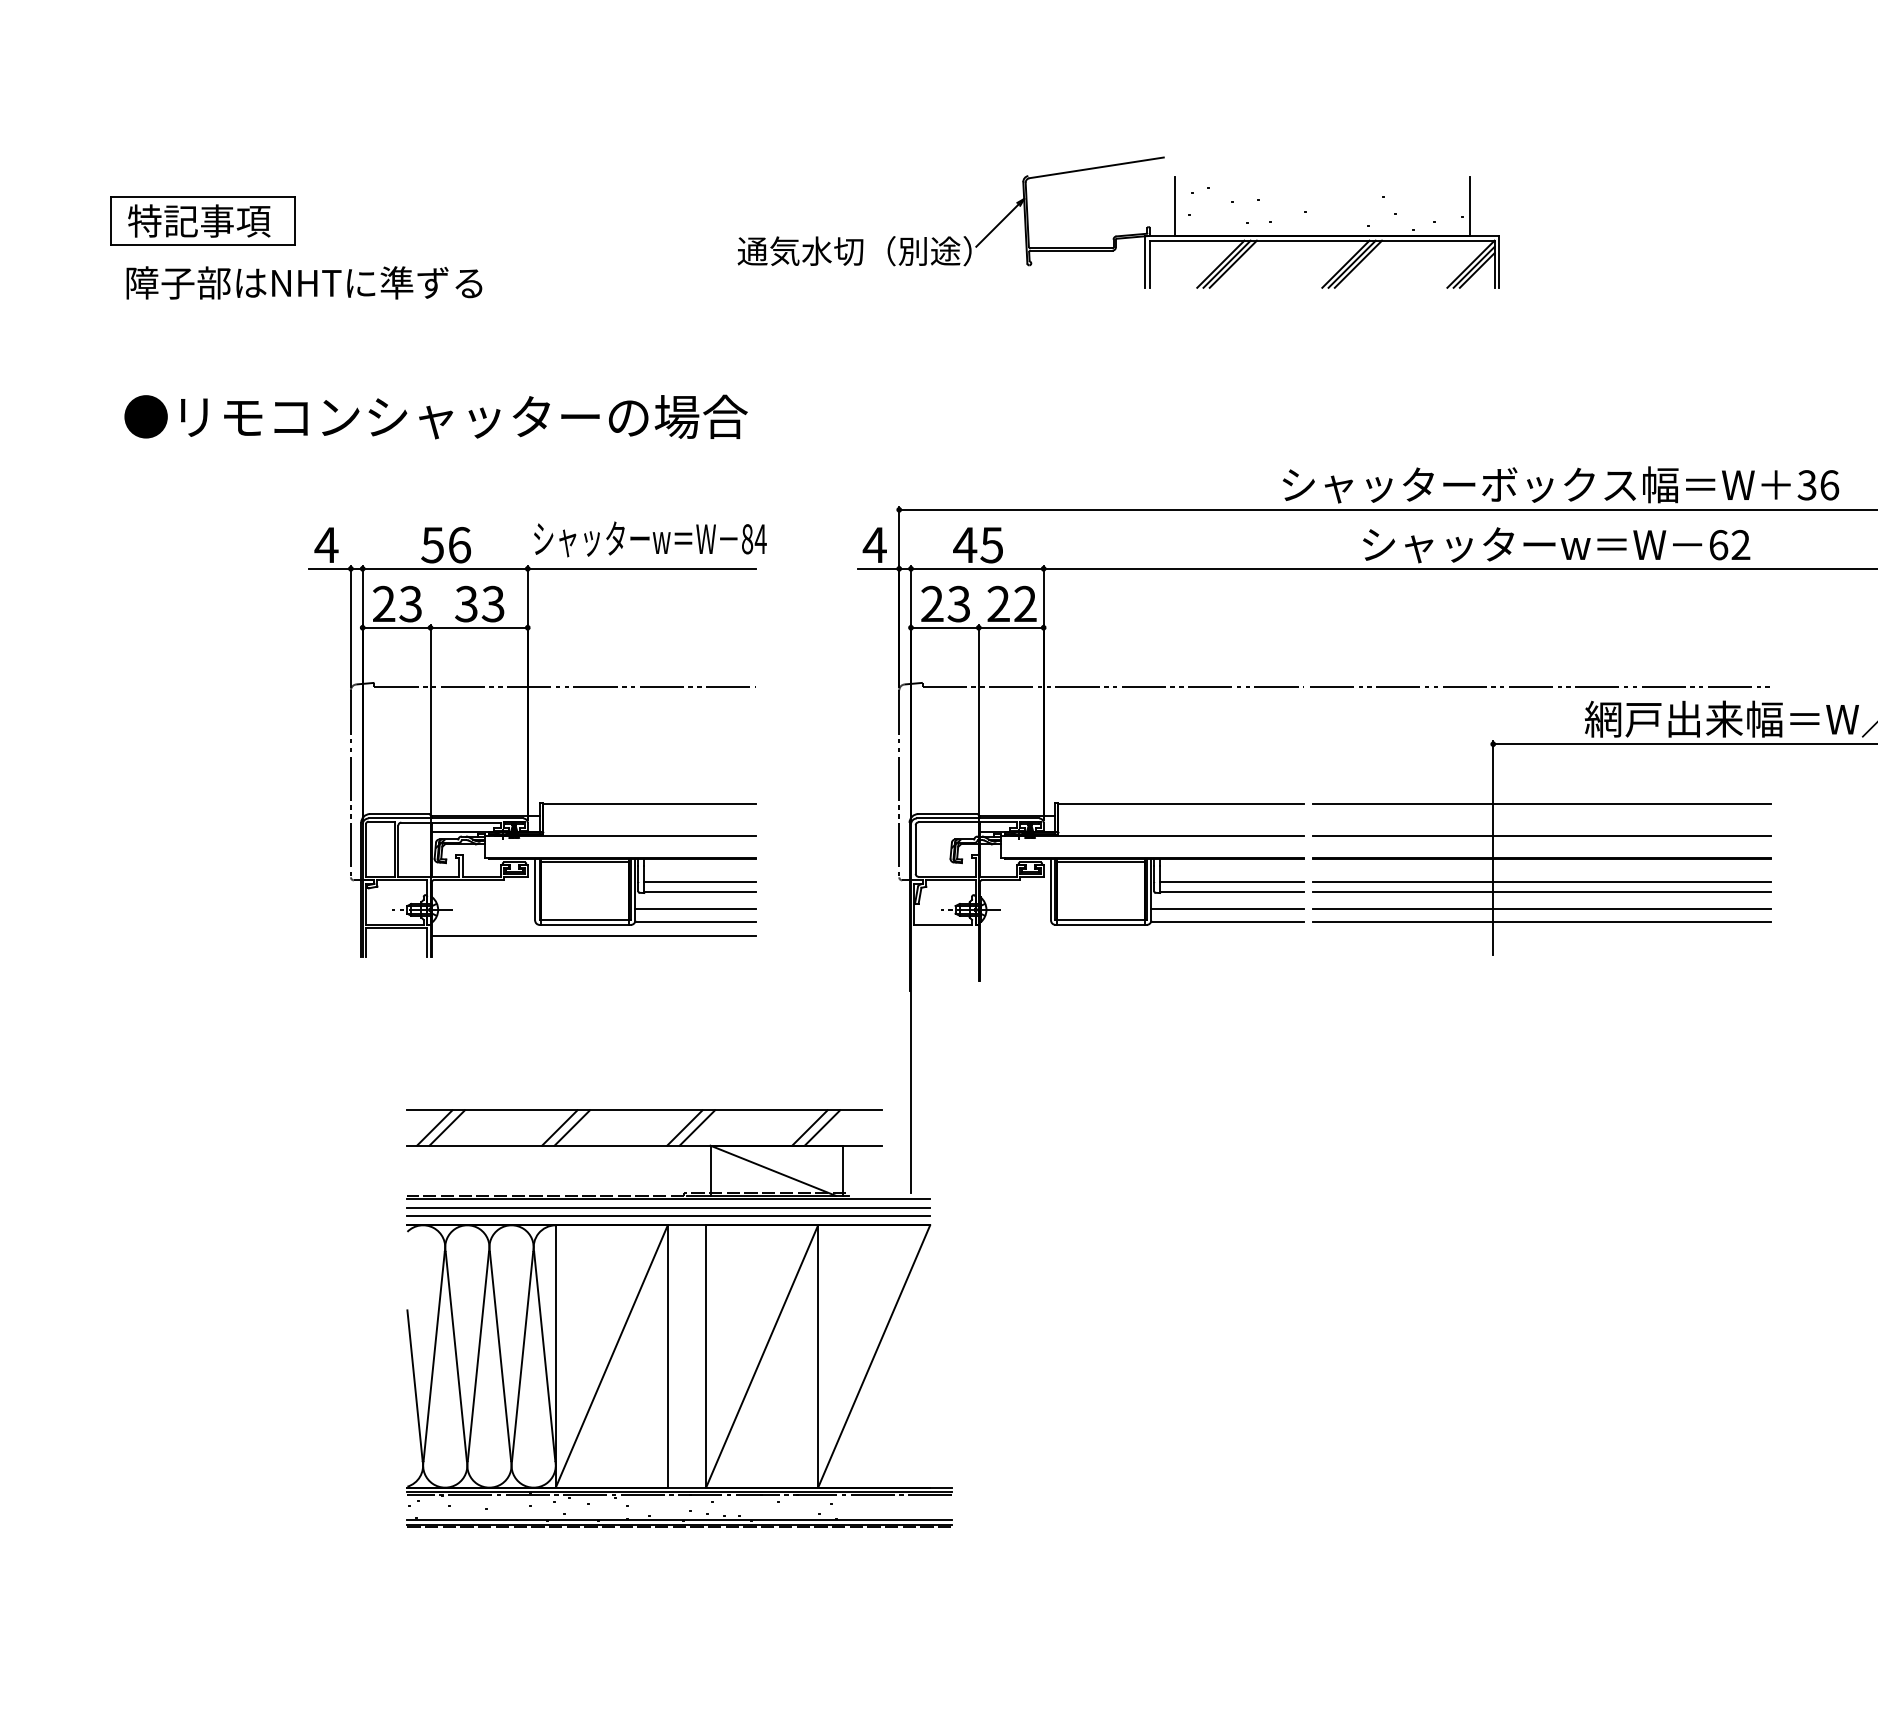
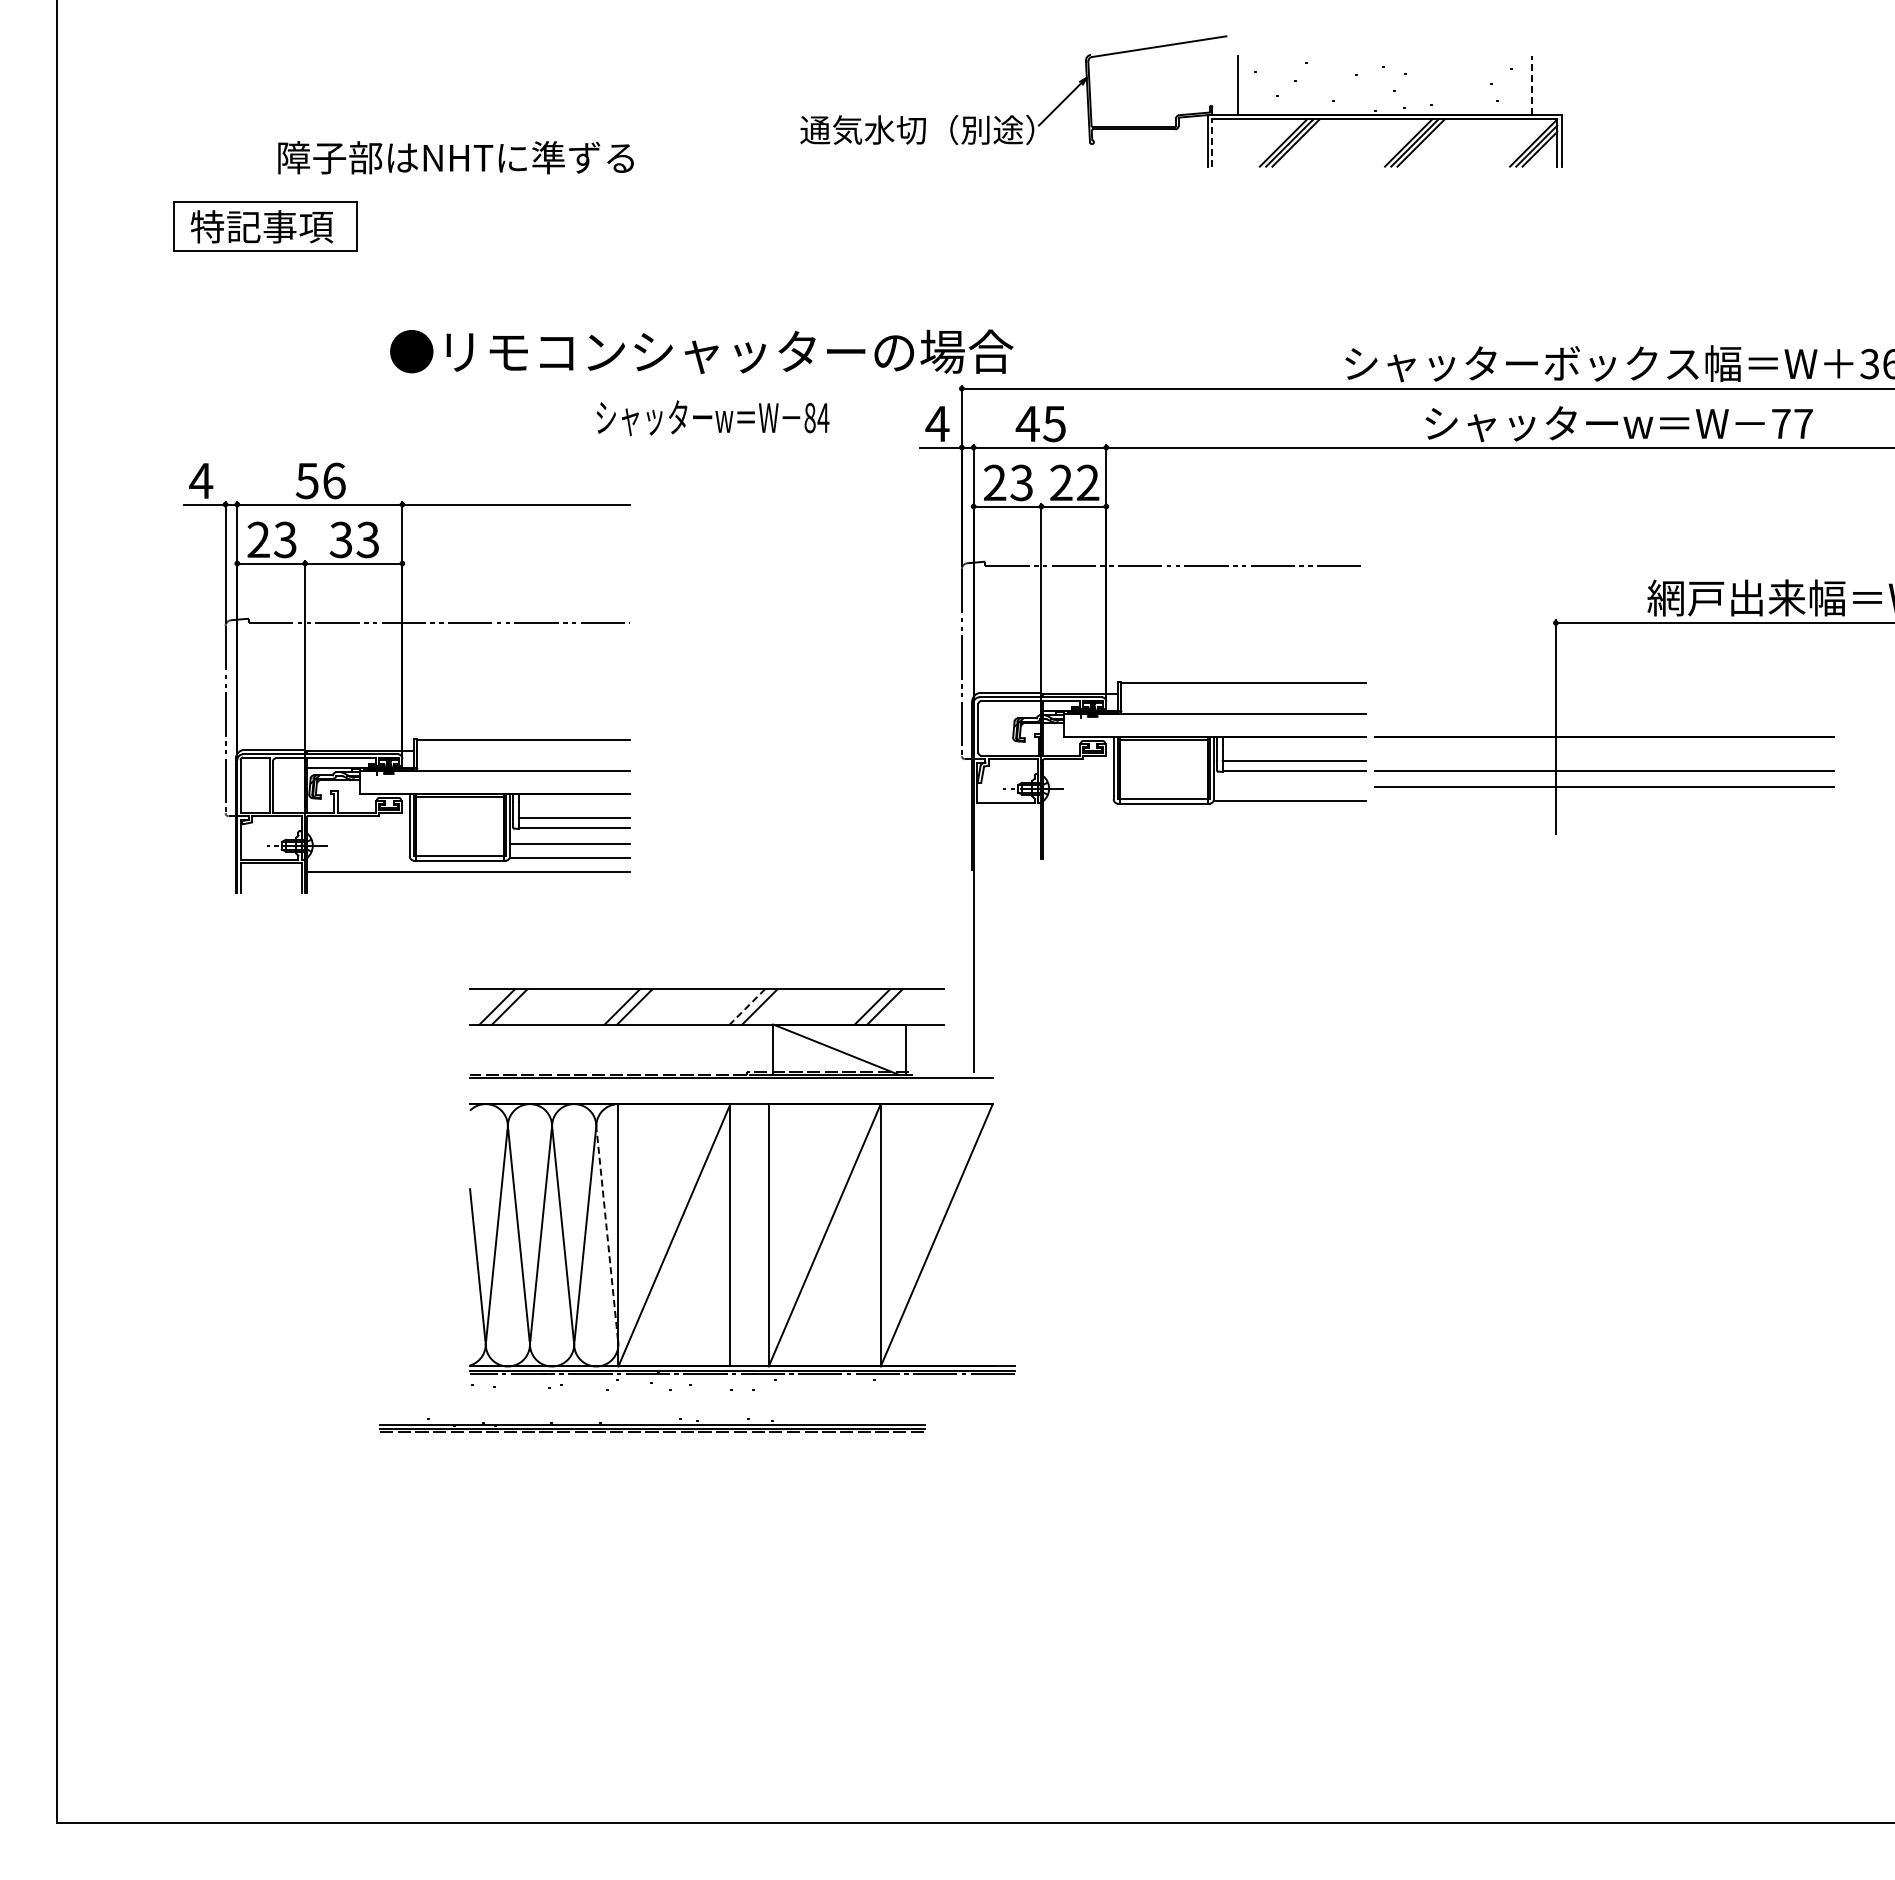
line: (1469, 206) -> (1532, 85), solid -> dashed
part: (202, 220) -> (265, 226), moved
line: (1149, 264) -> (1212, 143), solid -> dashed
text: (303, 282) -> (455, 157), moved
text: (435, 416) -> (701, 351), moved
text: (1729, 544) -> (1792, 423), 62 -> 77
line: (1539, 686) -> (1602, 565), removed
part: (531, 741) -> (406, 677), moved
line: (1541, 803) -> (1604, 682), removed
line: (1541, 835) -> (1604, 714), removed
line: (1541, 881) -> (1604, 760), removed
line: (1226, 908) -> (1289, 787), removed
line: (1541, 921) -> (1604, 800), removed
line: (684, 1128) -> (747, 1007), solid -> dashed
line: (668, 1207) -> (731, 1086), removed
line: (668, 1216) -> (731, 1095), removed
line: (544, 1355) -> (607, 1234), solid -> dashed
part: (679, 1520) -> (652, 1425), moved

